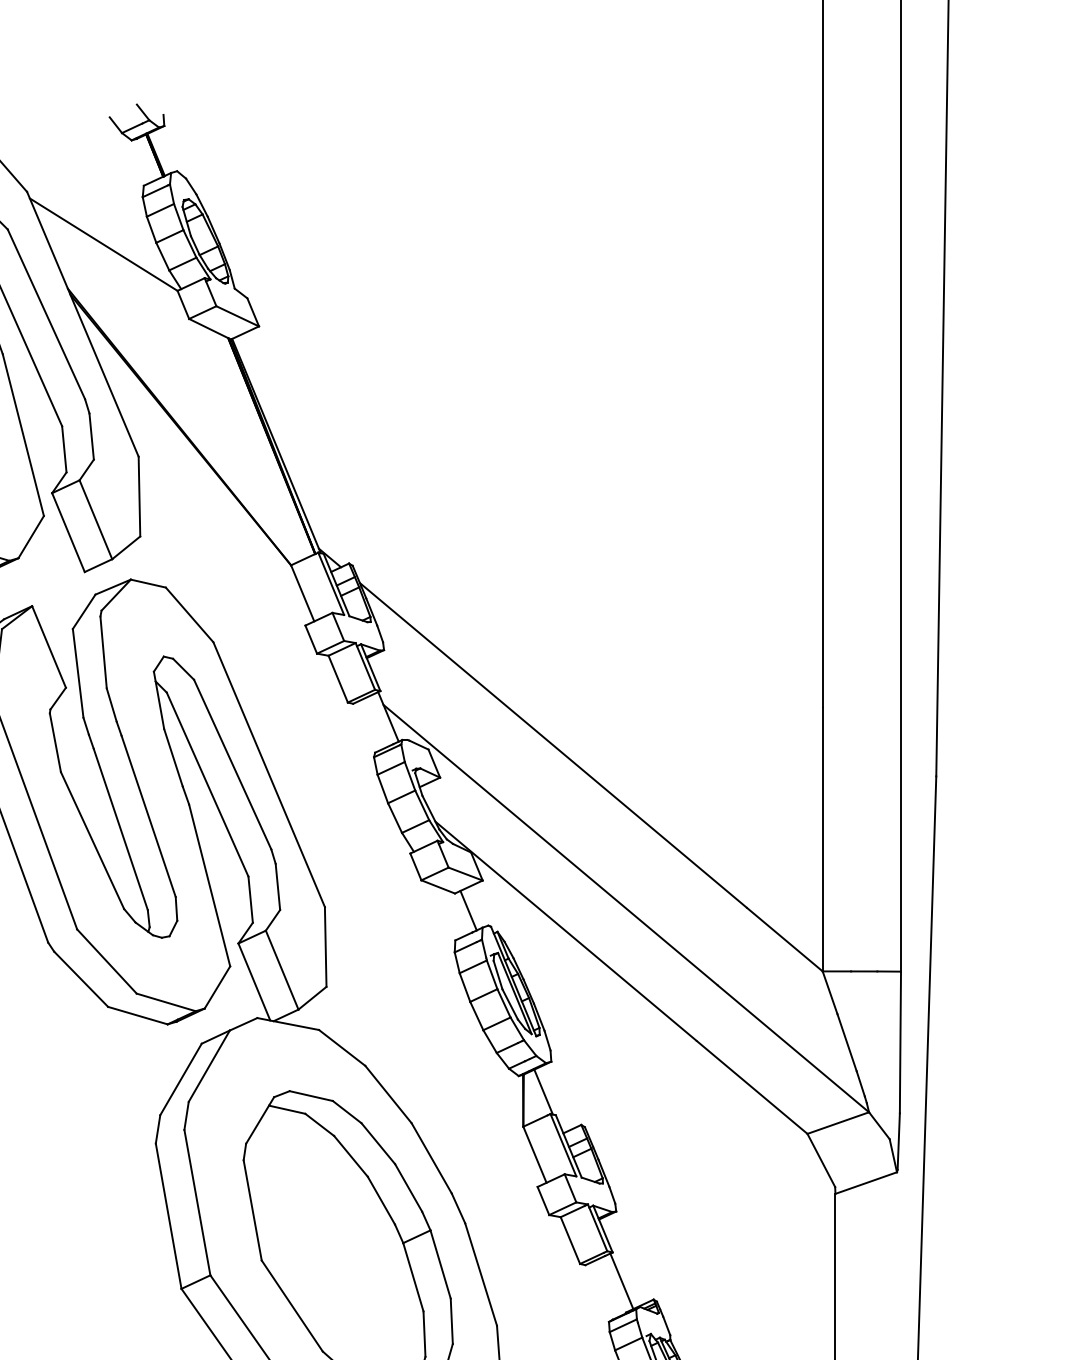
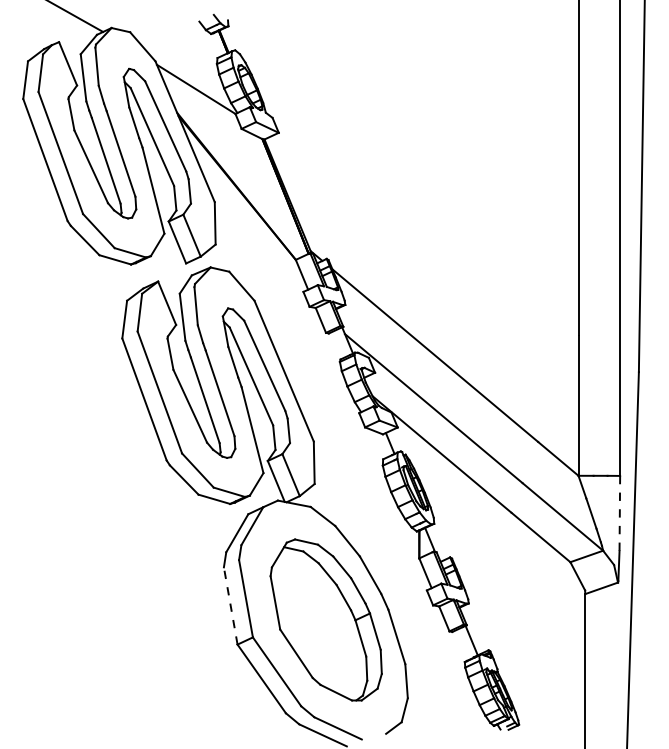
line: (899, 1042) -> (619, 513), solid -> dashed
line: (168, 1215) -> (230, 605), solid -> dashed

